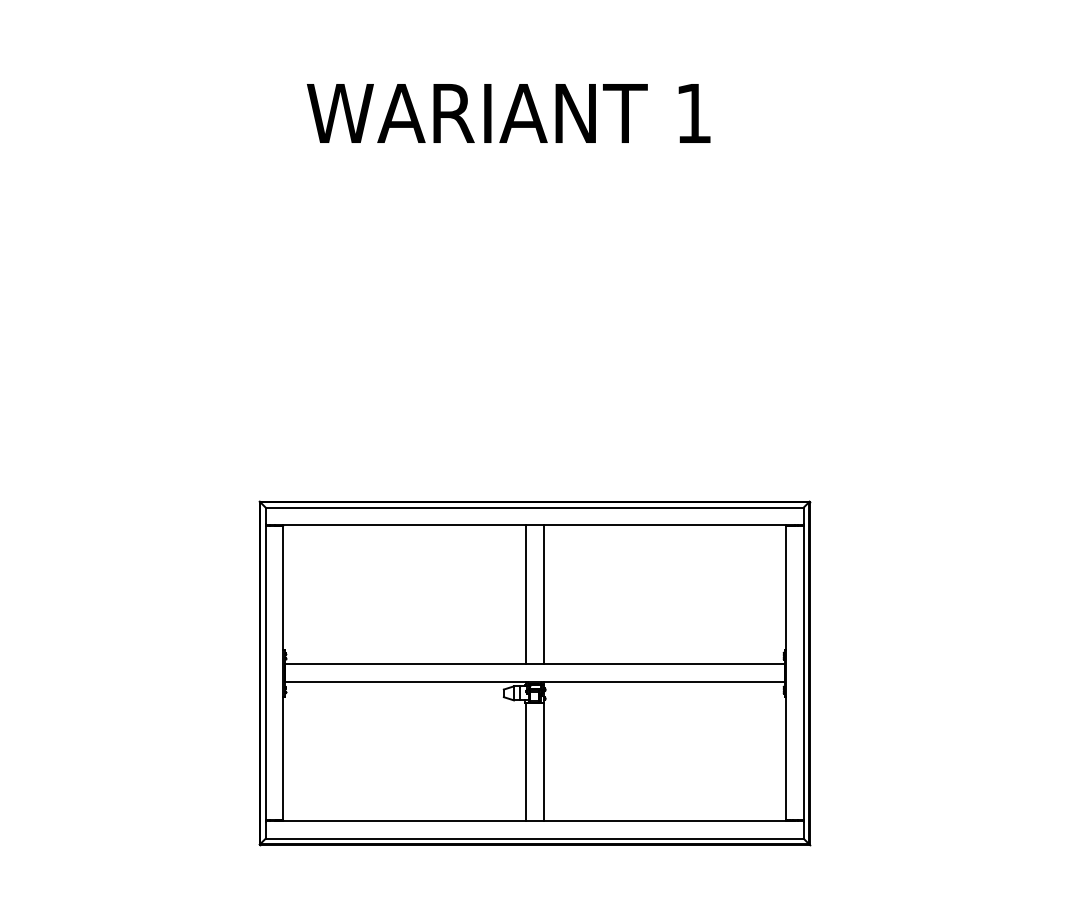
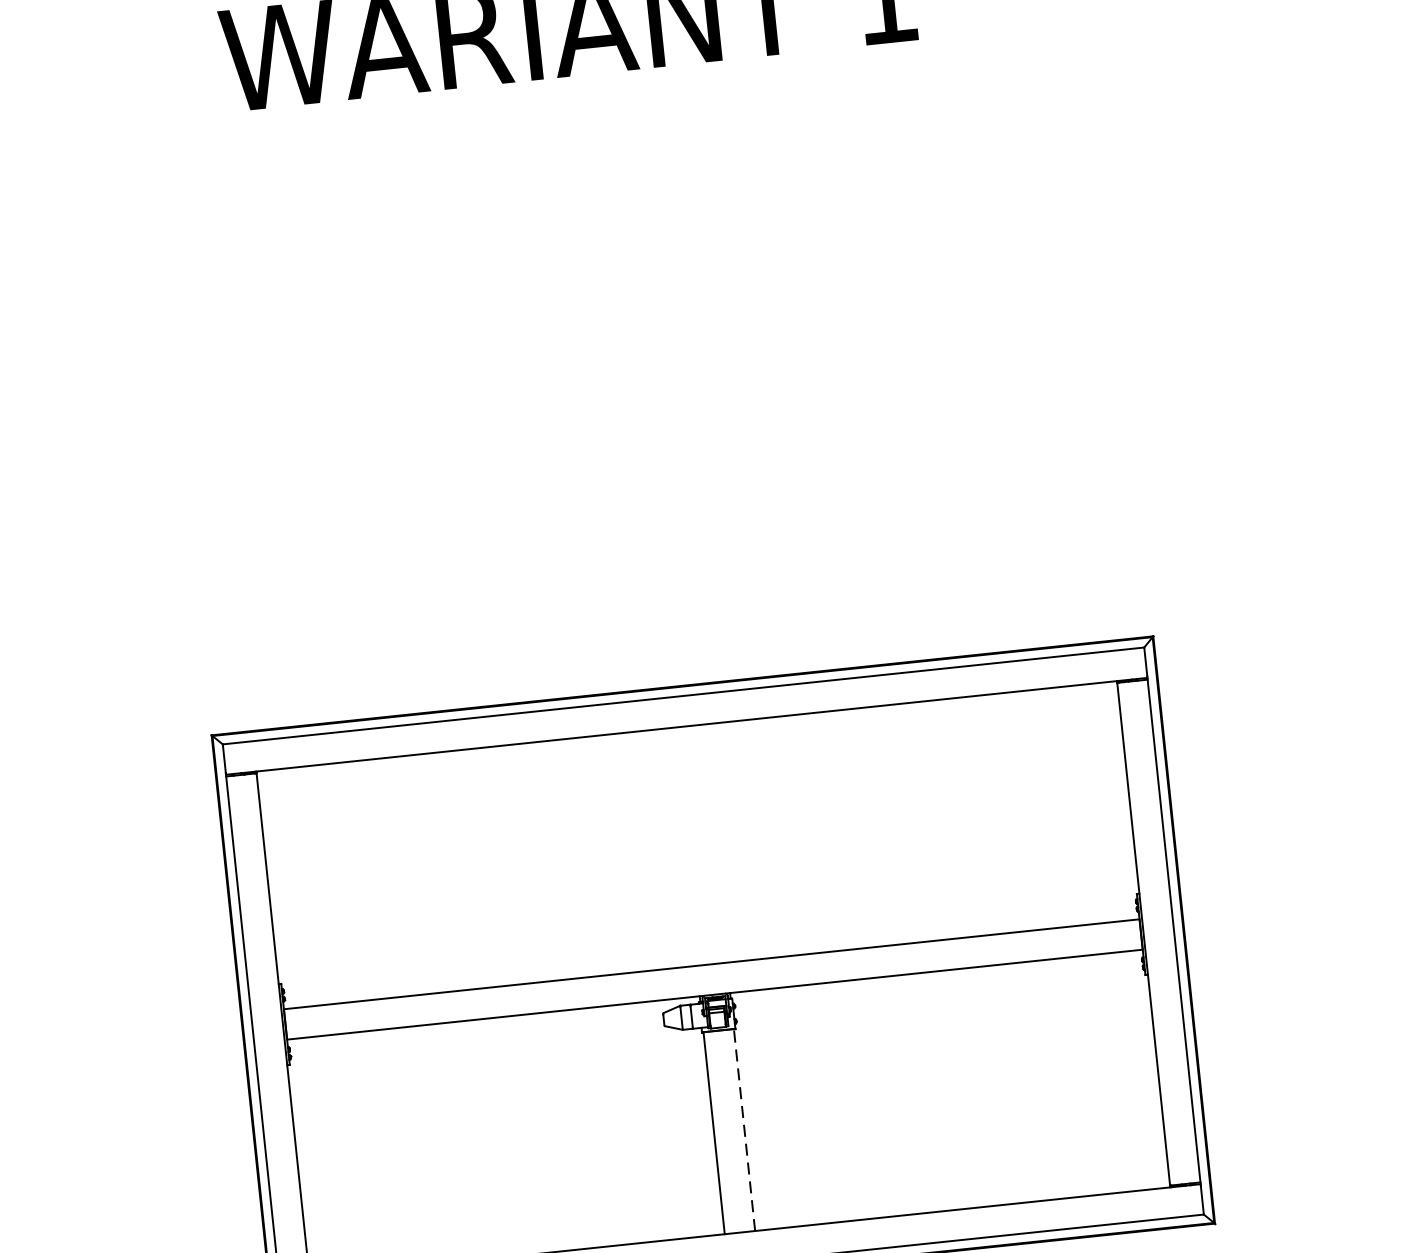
line: (525, 594) -> (683, 846), removed
line: (543, 594) -> (714, 843), removed
line: (543, 762) -> (744, 1130), solid -> dashed

